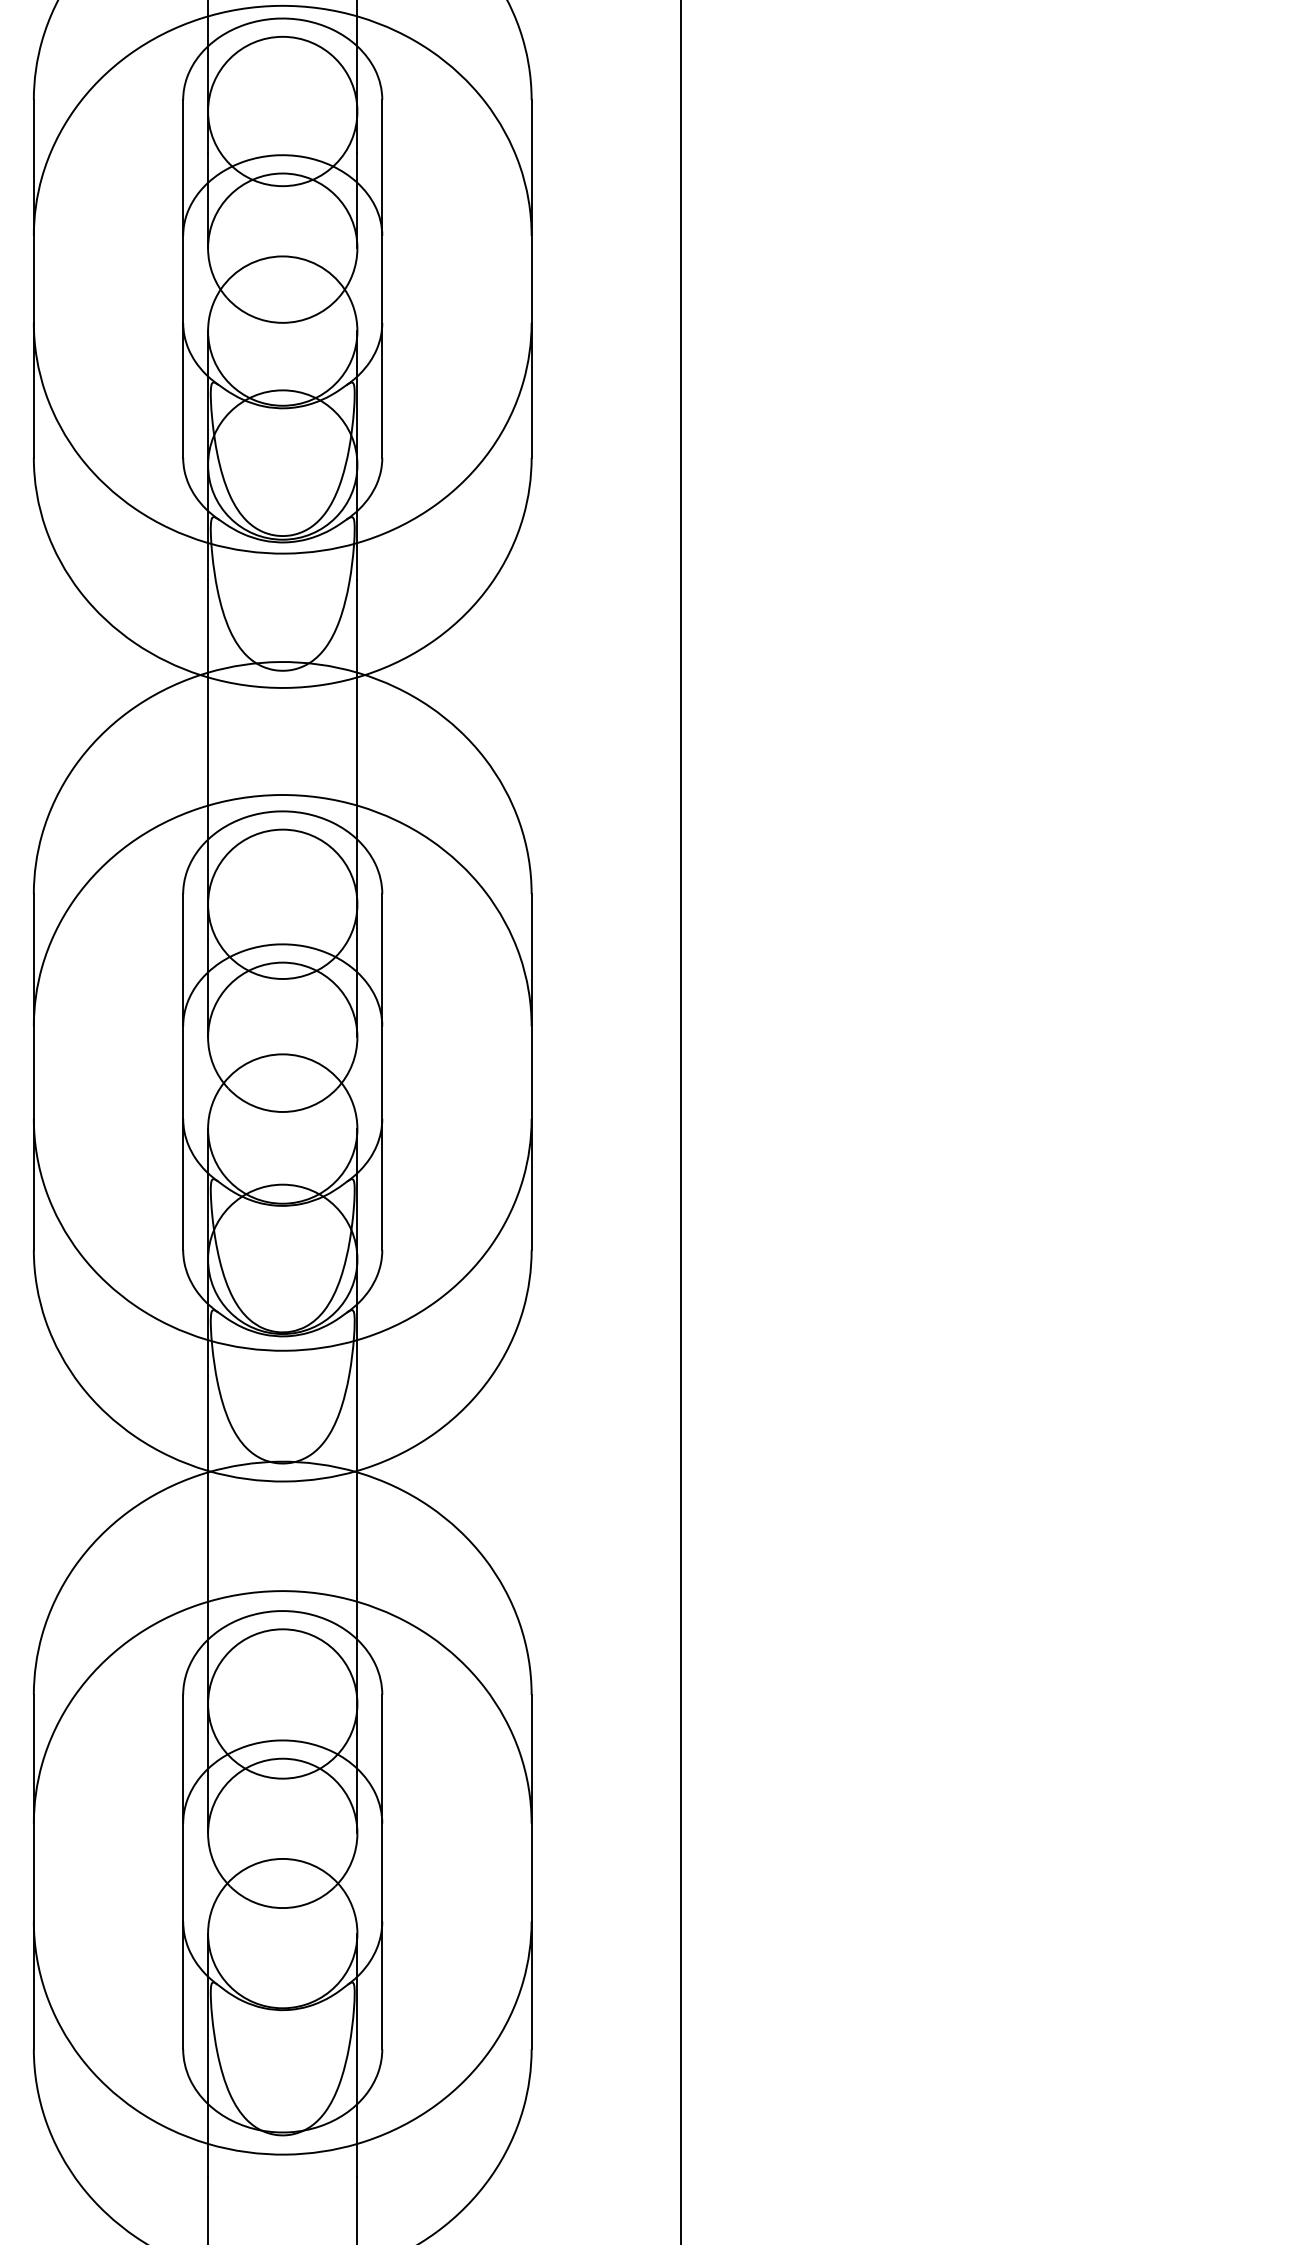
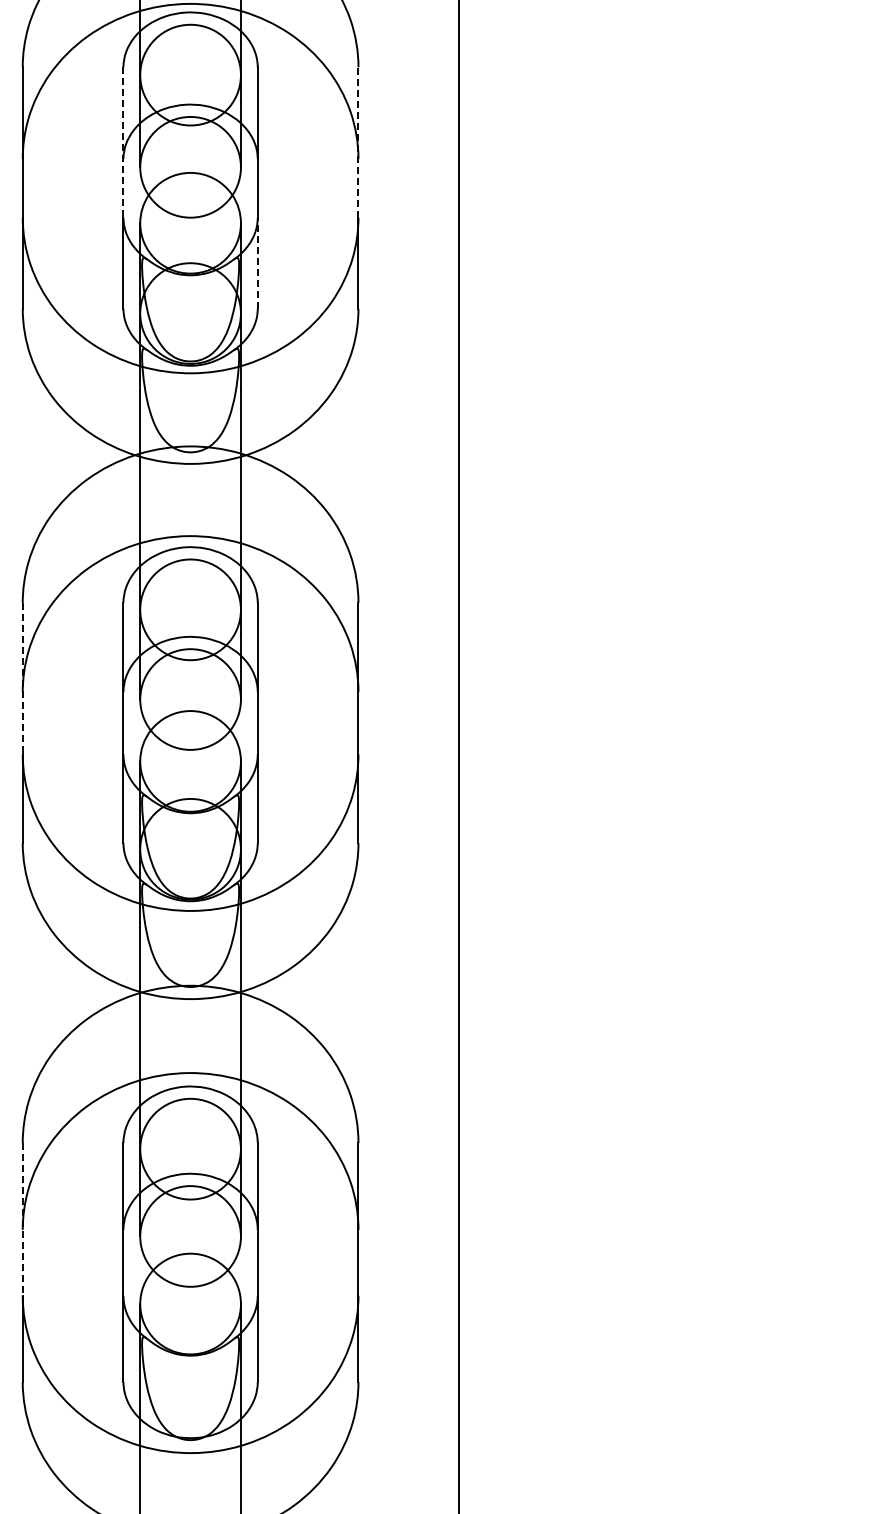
line: (531, 211) -> (358, 142), solid -> dashed
line: (183, 212) -> (123, 143), solid -> dashed
line: (381, 390) -> (257, 263), solid -> dashed
line: (33, 1006) -> (22, 678), solid -> dashed
line: (33, 1808) -> (22, 1219), solid -> dashed

